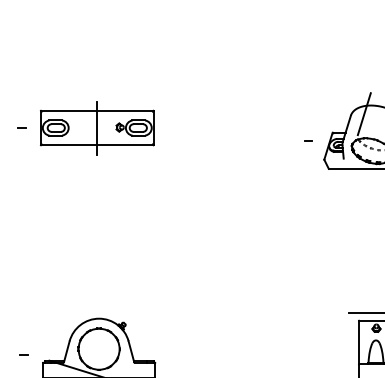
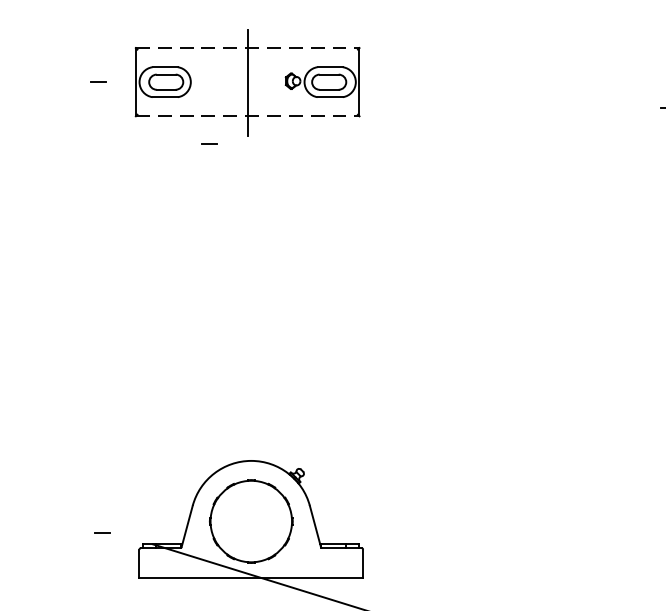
line: (97, 110) -> (248, 47), solid -> dashed
line: (97, 145) -> (248, 116), solid -> dashed
line: (77, 158) -> (208, 142), added

